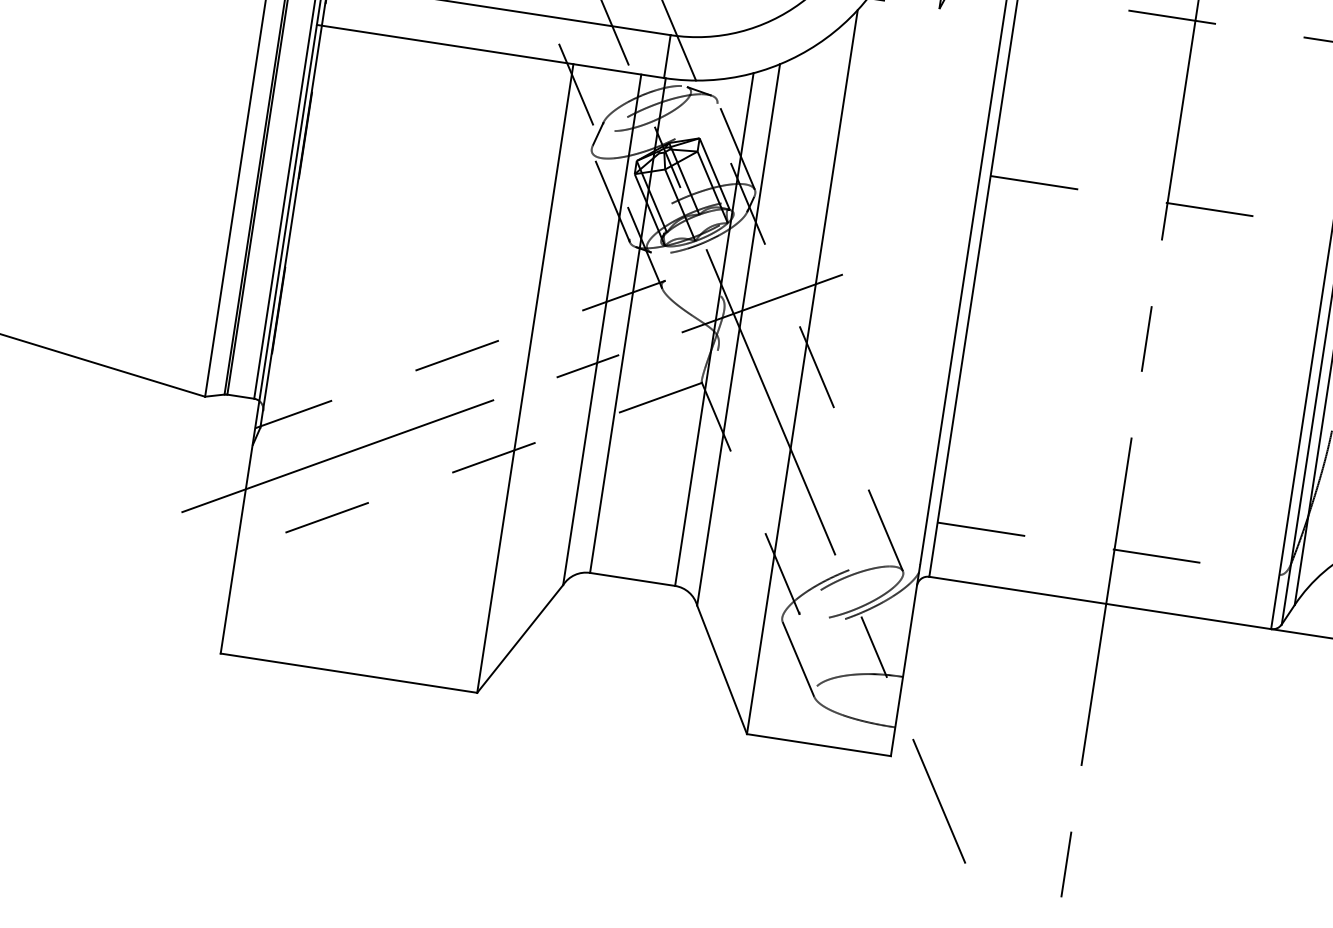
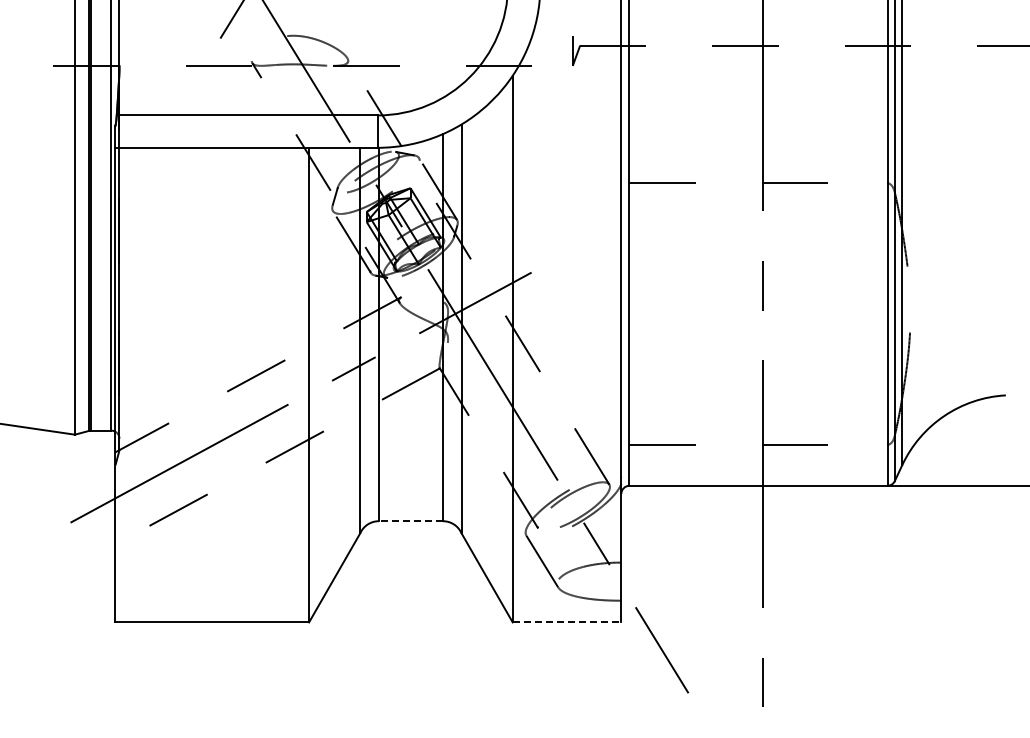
line: (632, 579) -> (410, 521), solid -> dashed
line: (819, 745) -> (567, 622), solid -> dashed

